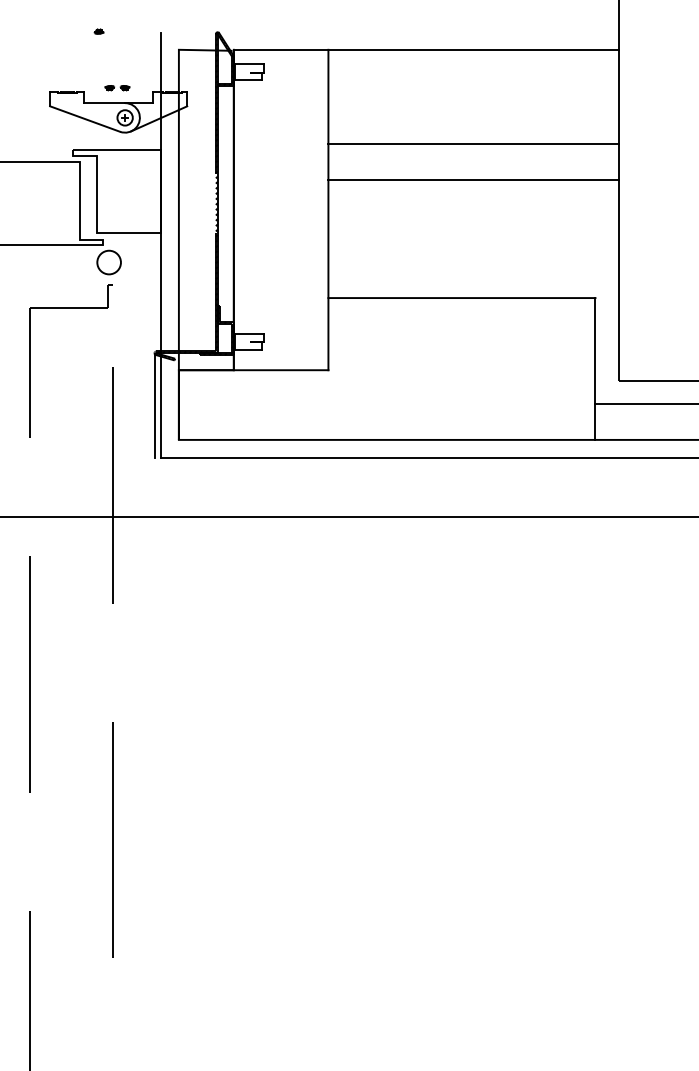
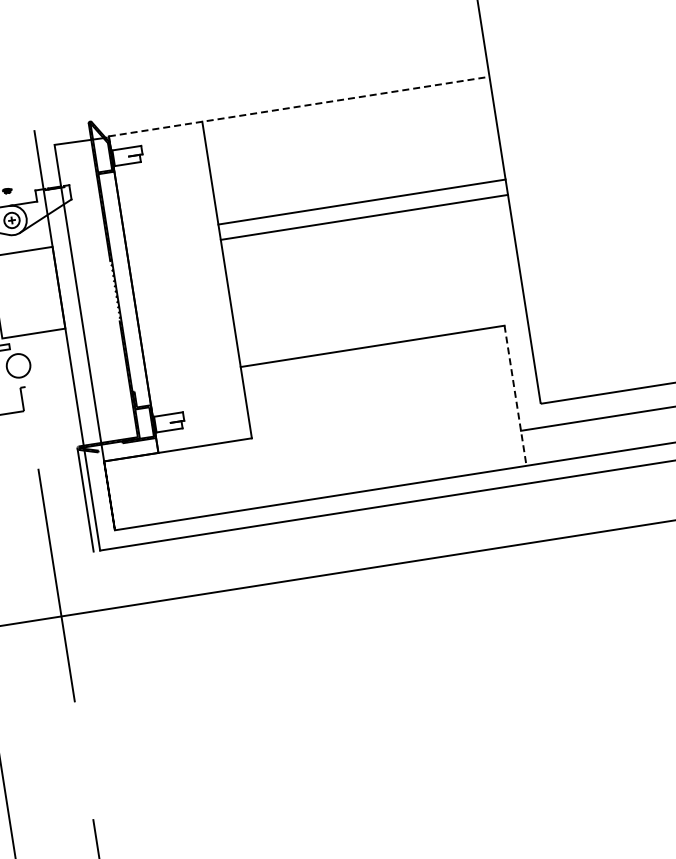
line: (426, 49) -> (299, 106), solid -> dashed
line: (473, 144) -> (364, 217), moved
line: (473, 179) -> (361, 201), moved
line: (595, 368) -> (515, 395), solid -> dashed

